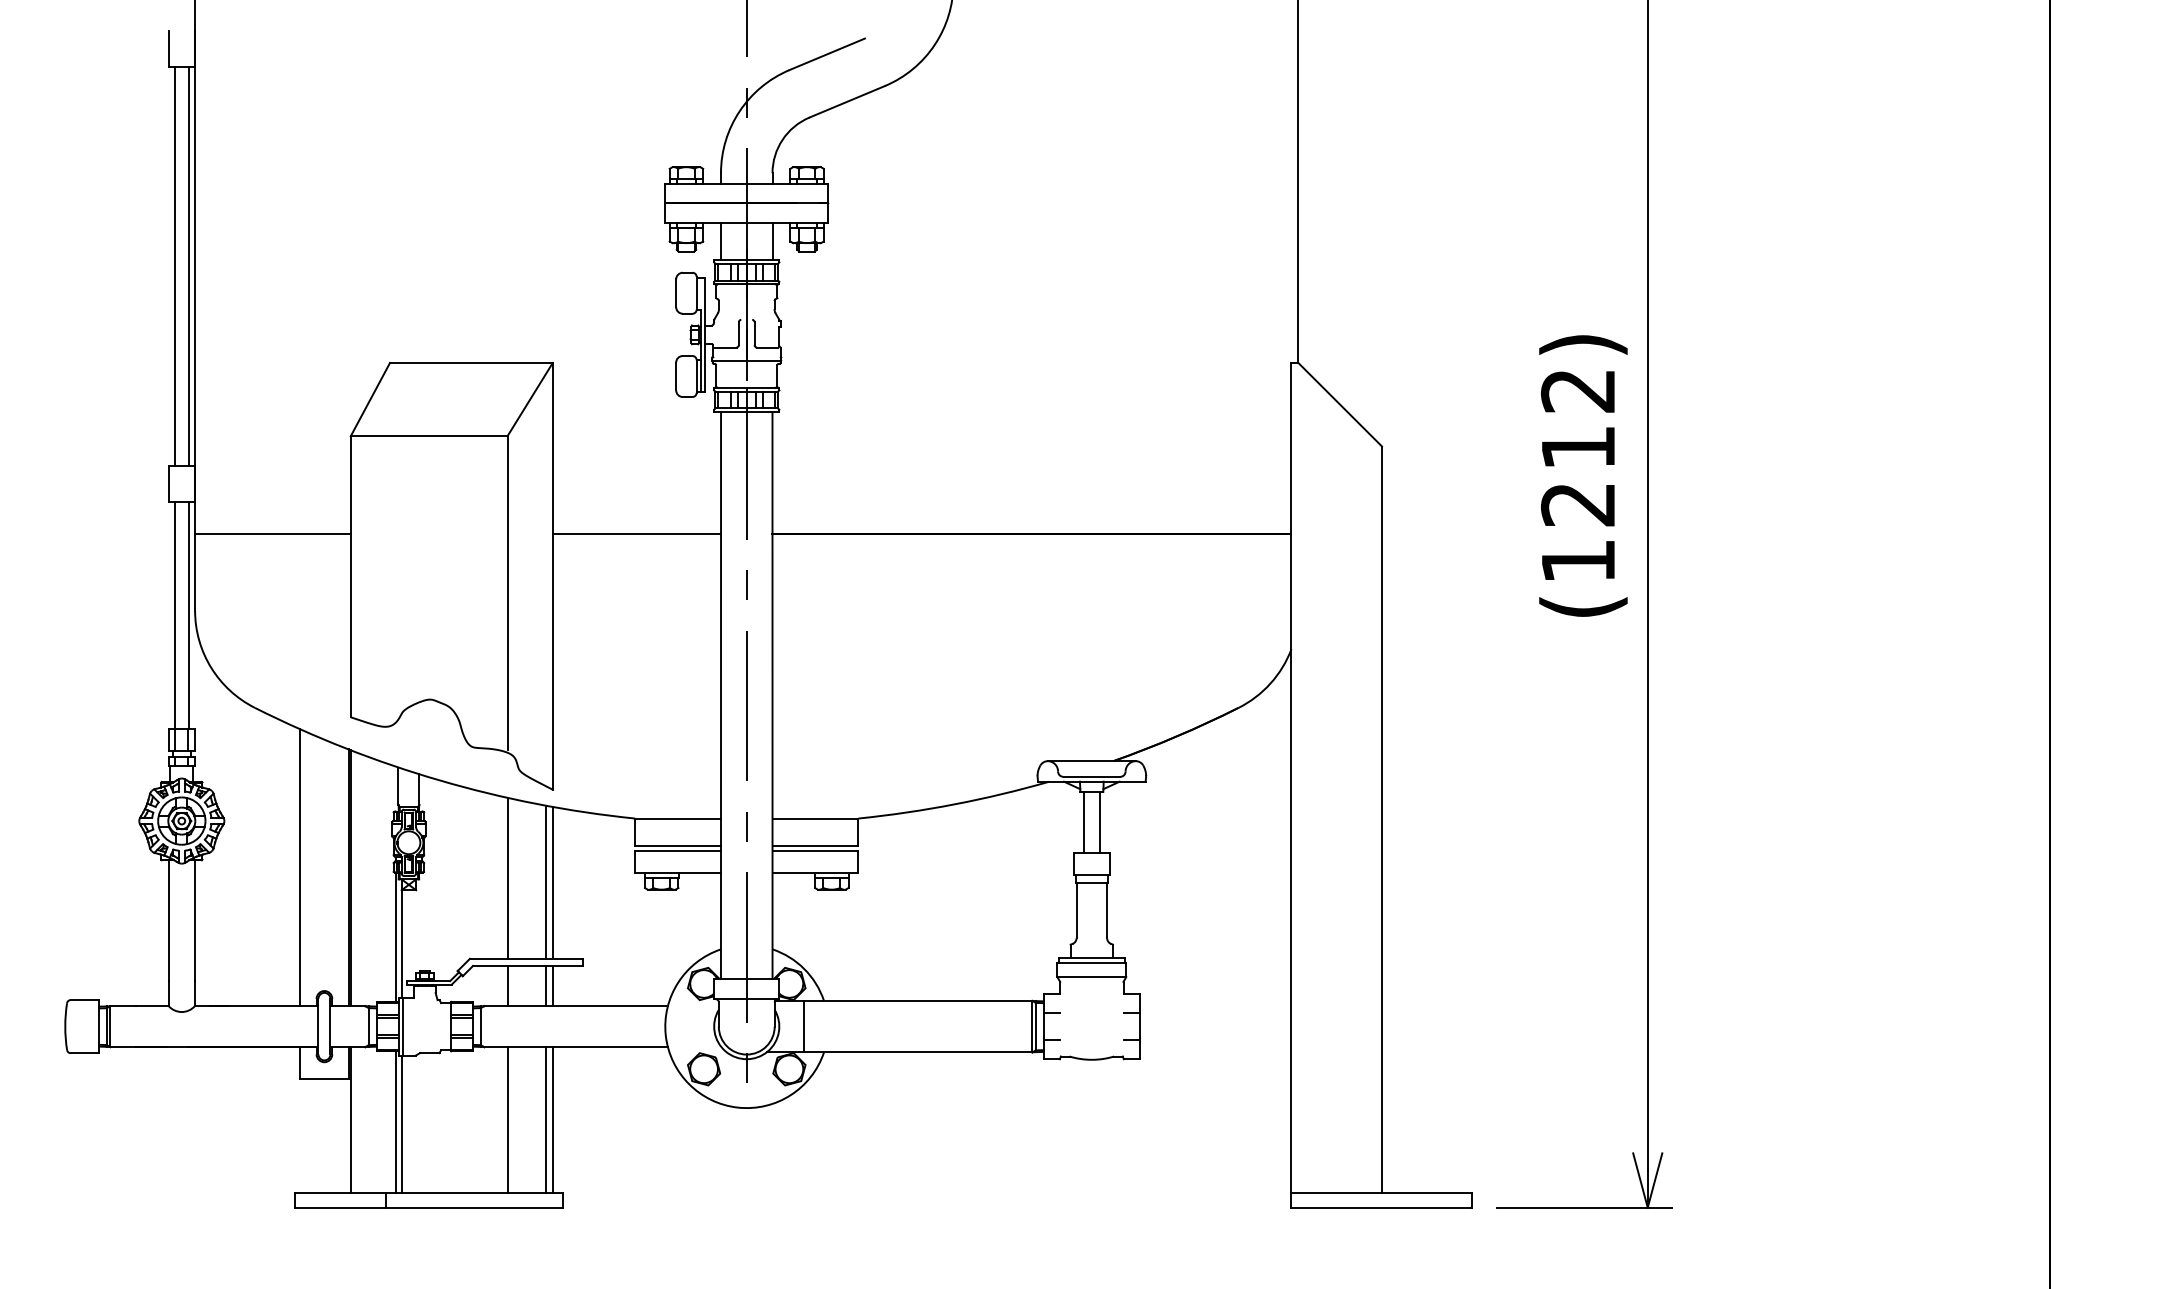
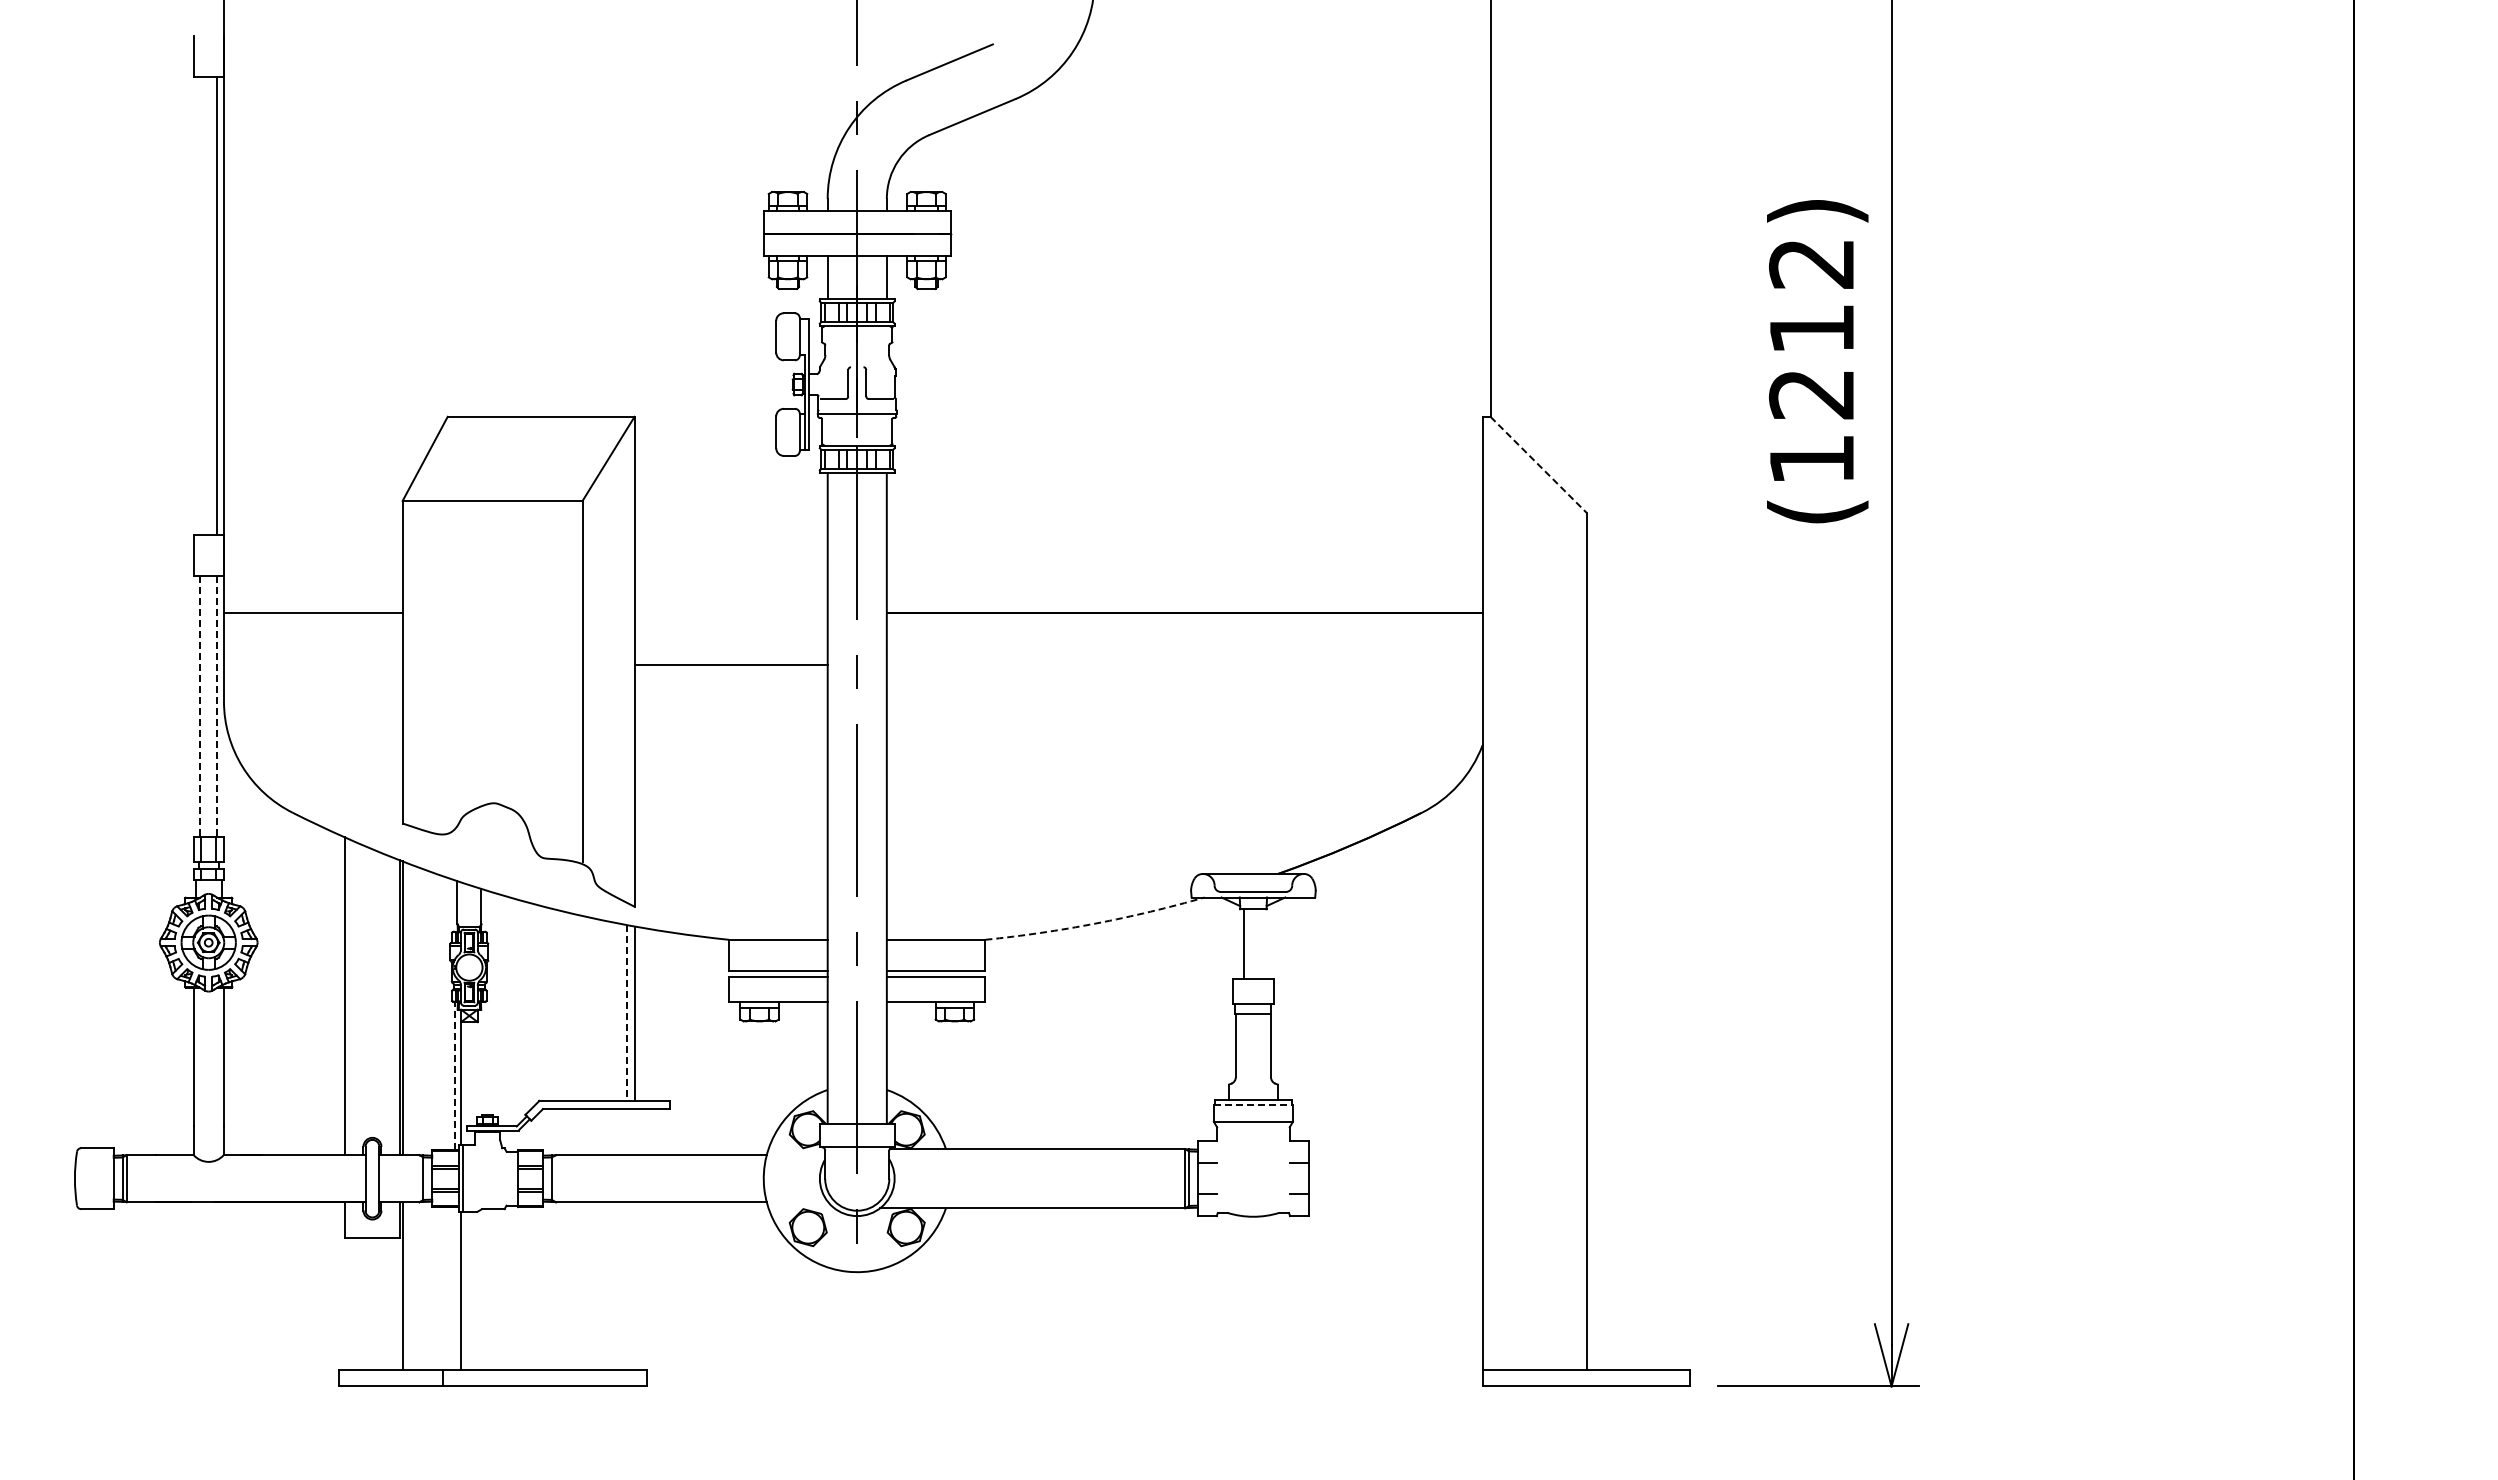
line: (174, 266) -> (200, 305), removed
line: (1340, 404) -> (1538, 464), solid -> dashed
text: (1583, 475) -> (1817, 361), moved
line: (636, 534) -> (730, 665), moved
line: (174, 615) -> (200, 706), solid -> dashed
line: (189, 615) -> (217, 706), solid -> dashed
arc: (954, 804) -> (1095, 923), solid -> dashed
line: (1099, 822) -> (1262, 944), removed
line: (507, 878) -> (582, 1008), removed
line: (545, 881) -> (626, 1012), solid -> dashed
line: (395, 936) -> (454, 1075), solid -> dashed
line: (1091, 962) -> (1253, 1105), solid -> dashed
line: (507, 986) -> (582, 1132), removed
line: (545, 986) -> (626, 1132), removed
line: (552, 986) -> (634, 1132), removed
line: (804, 1026) -> (923, 1178), removed
line: (507, 1119) -> (582, 1285), removed
line: (545, 1119) -> (626, 1285), removed
line: (552, 1119) -> (634, 1285), removed
line: (395, 1122) -> (454, 1288), removed

